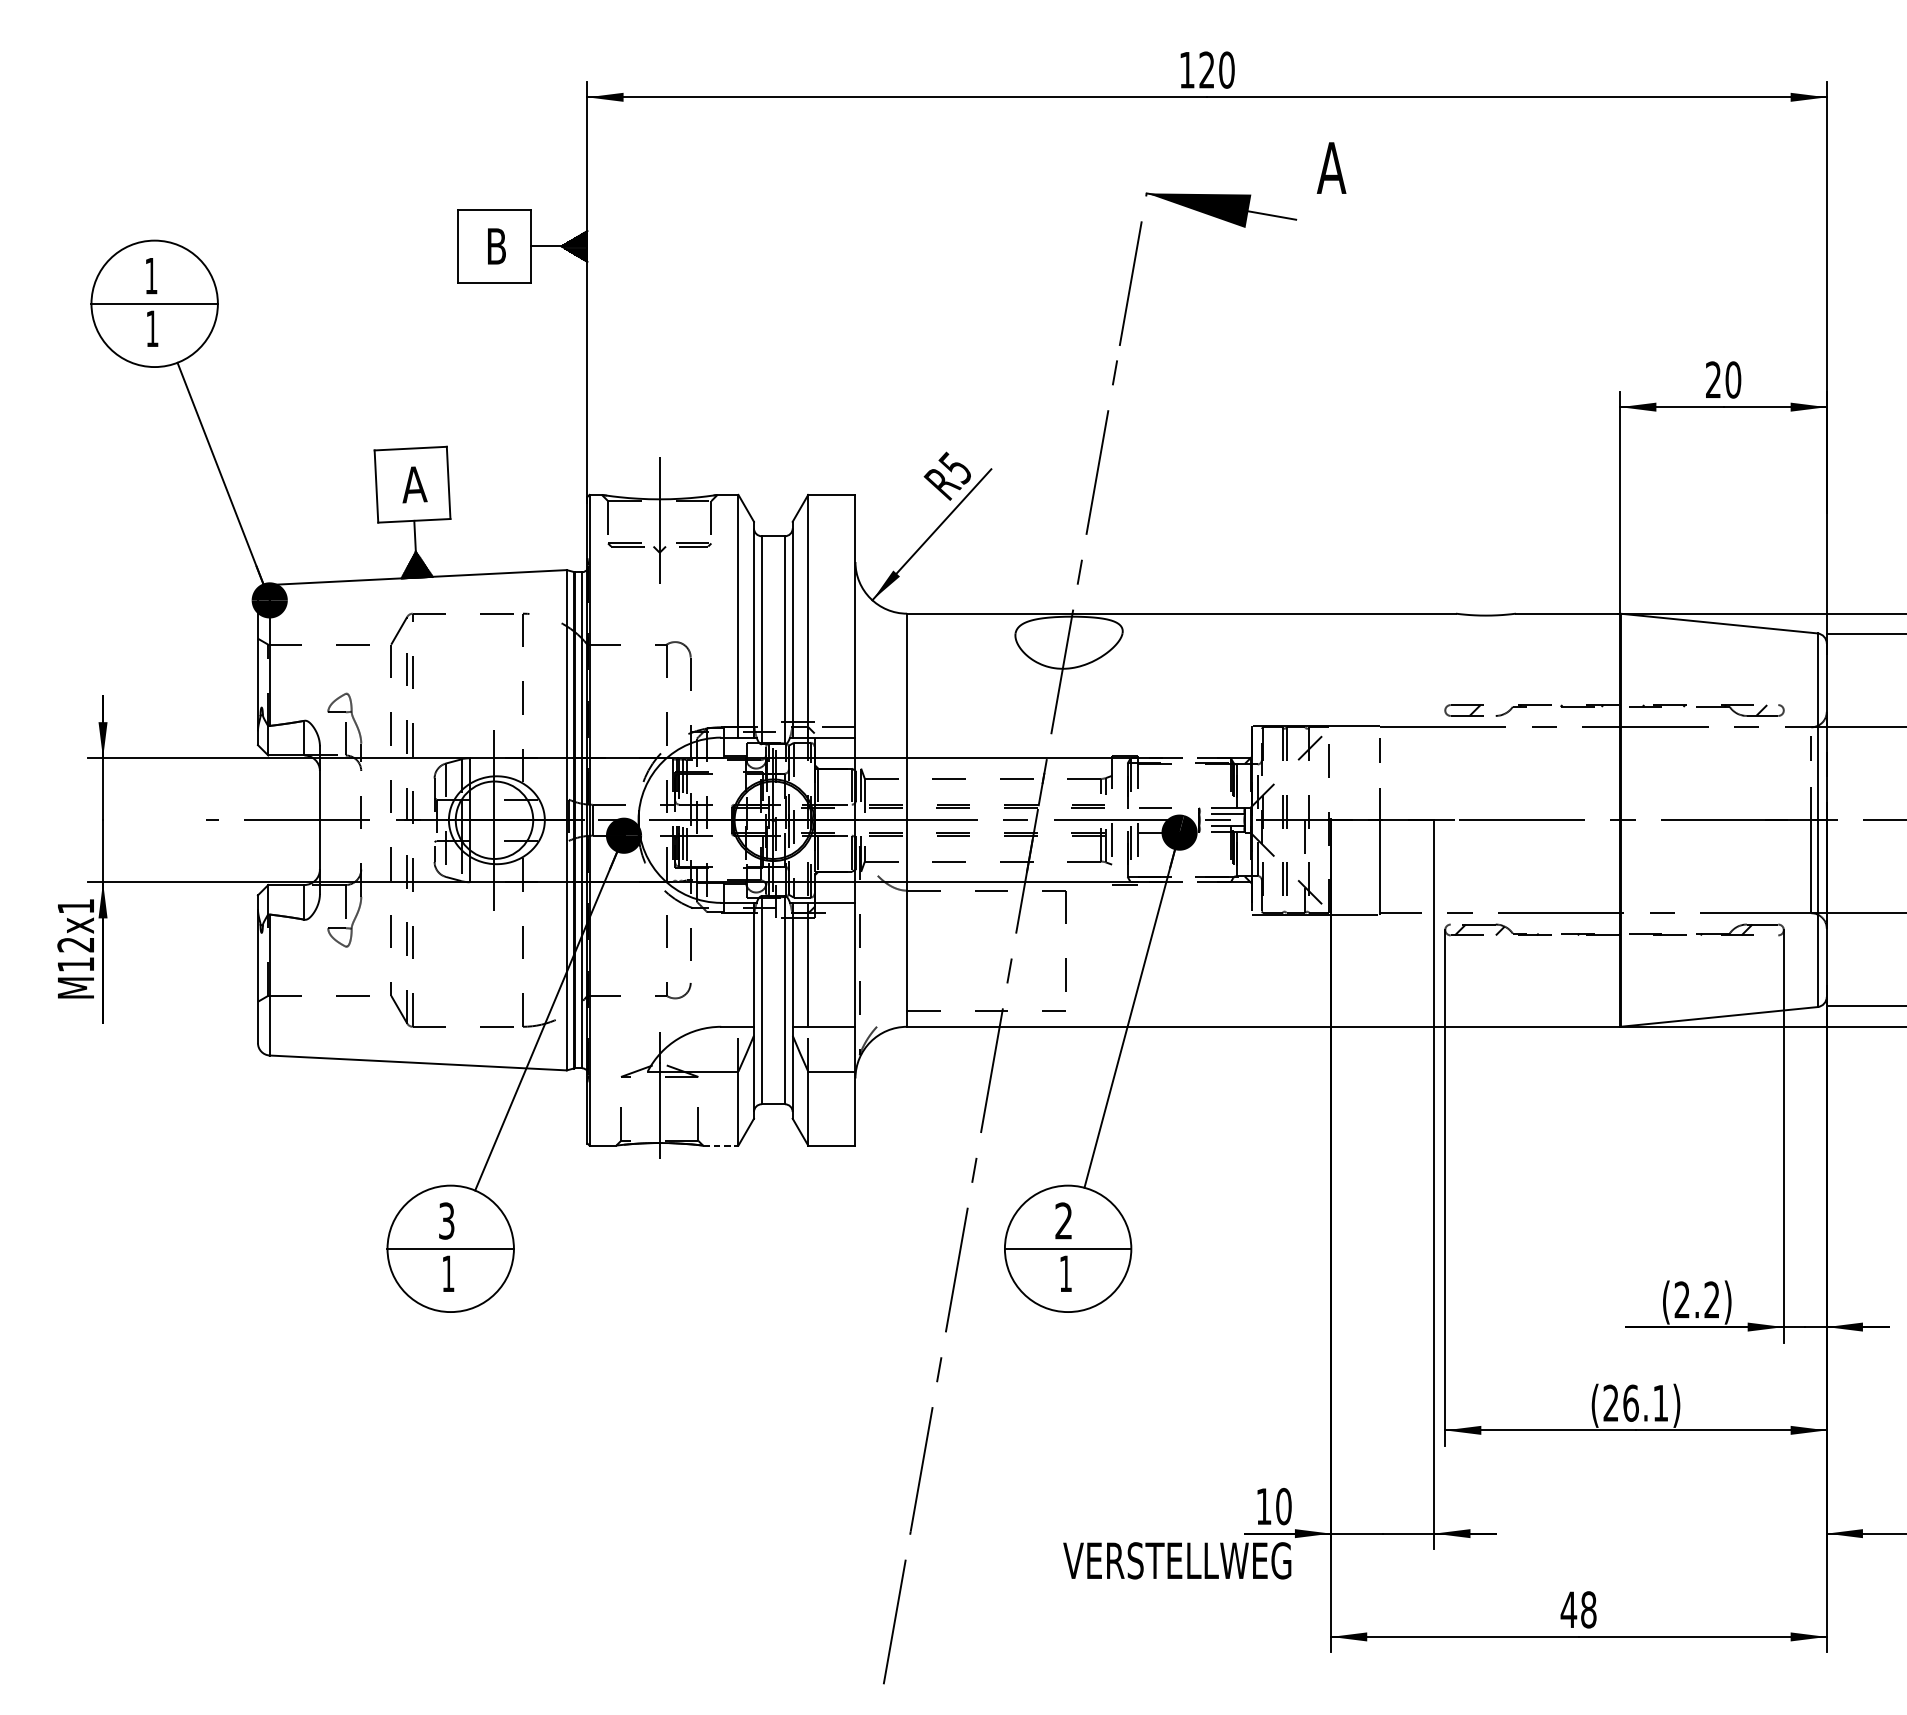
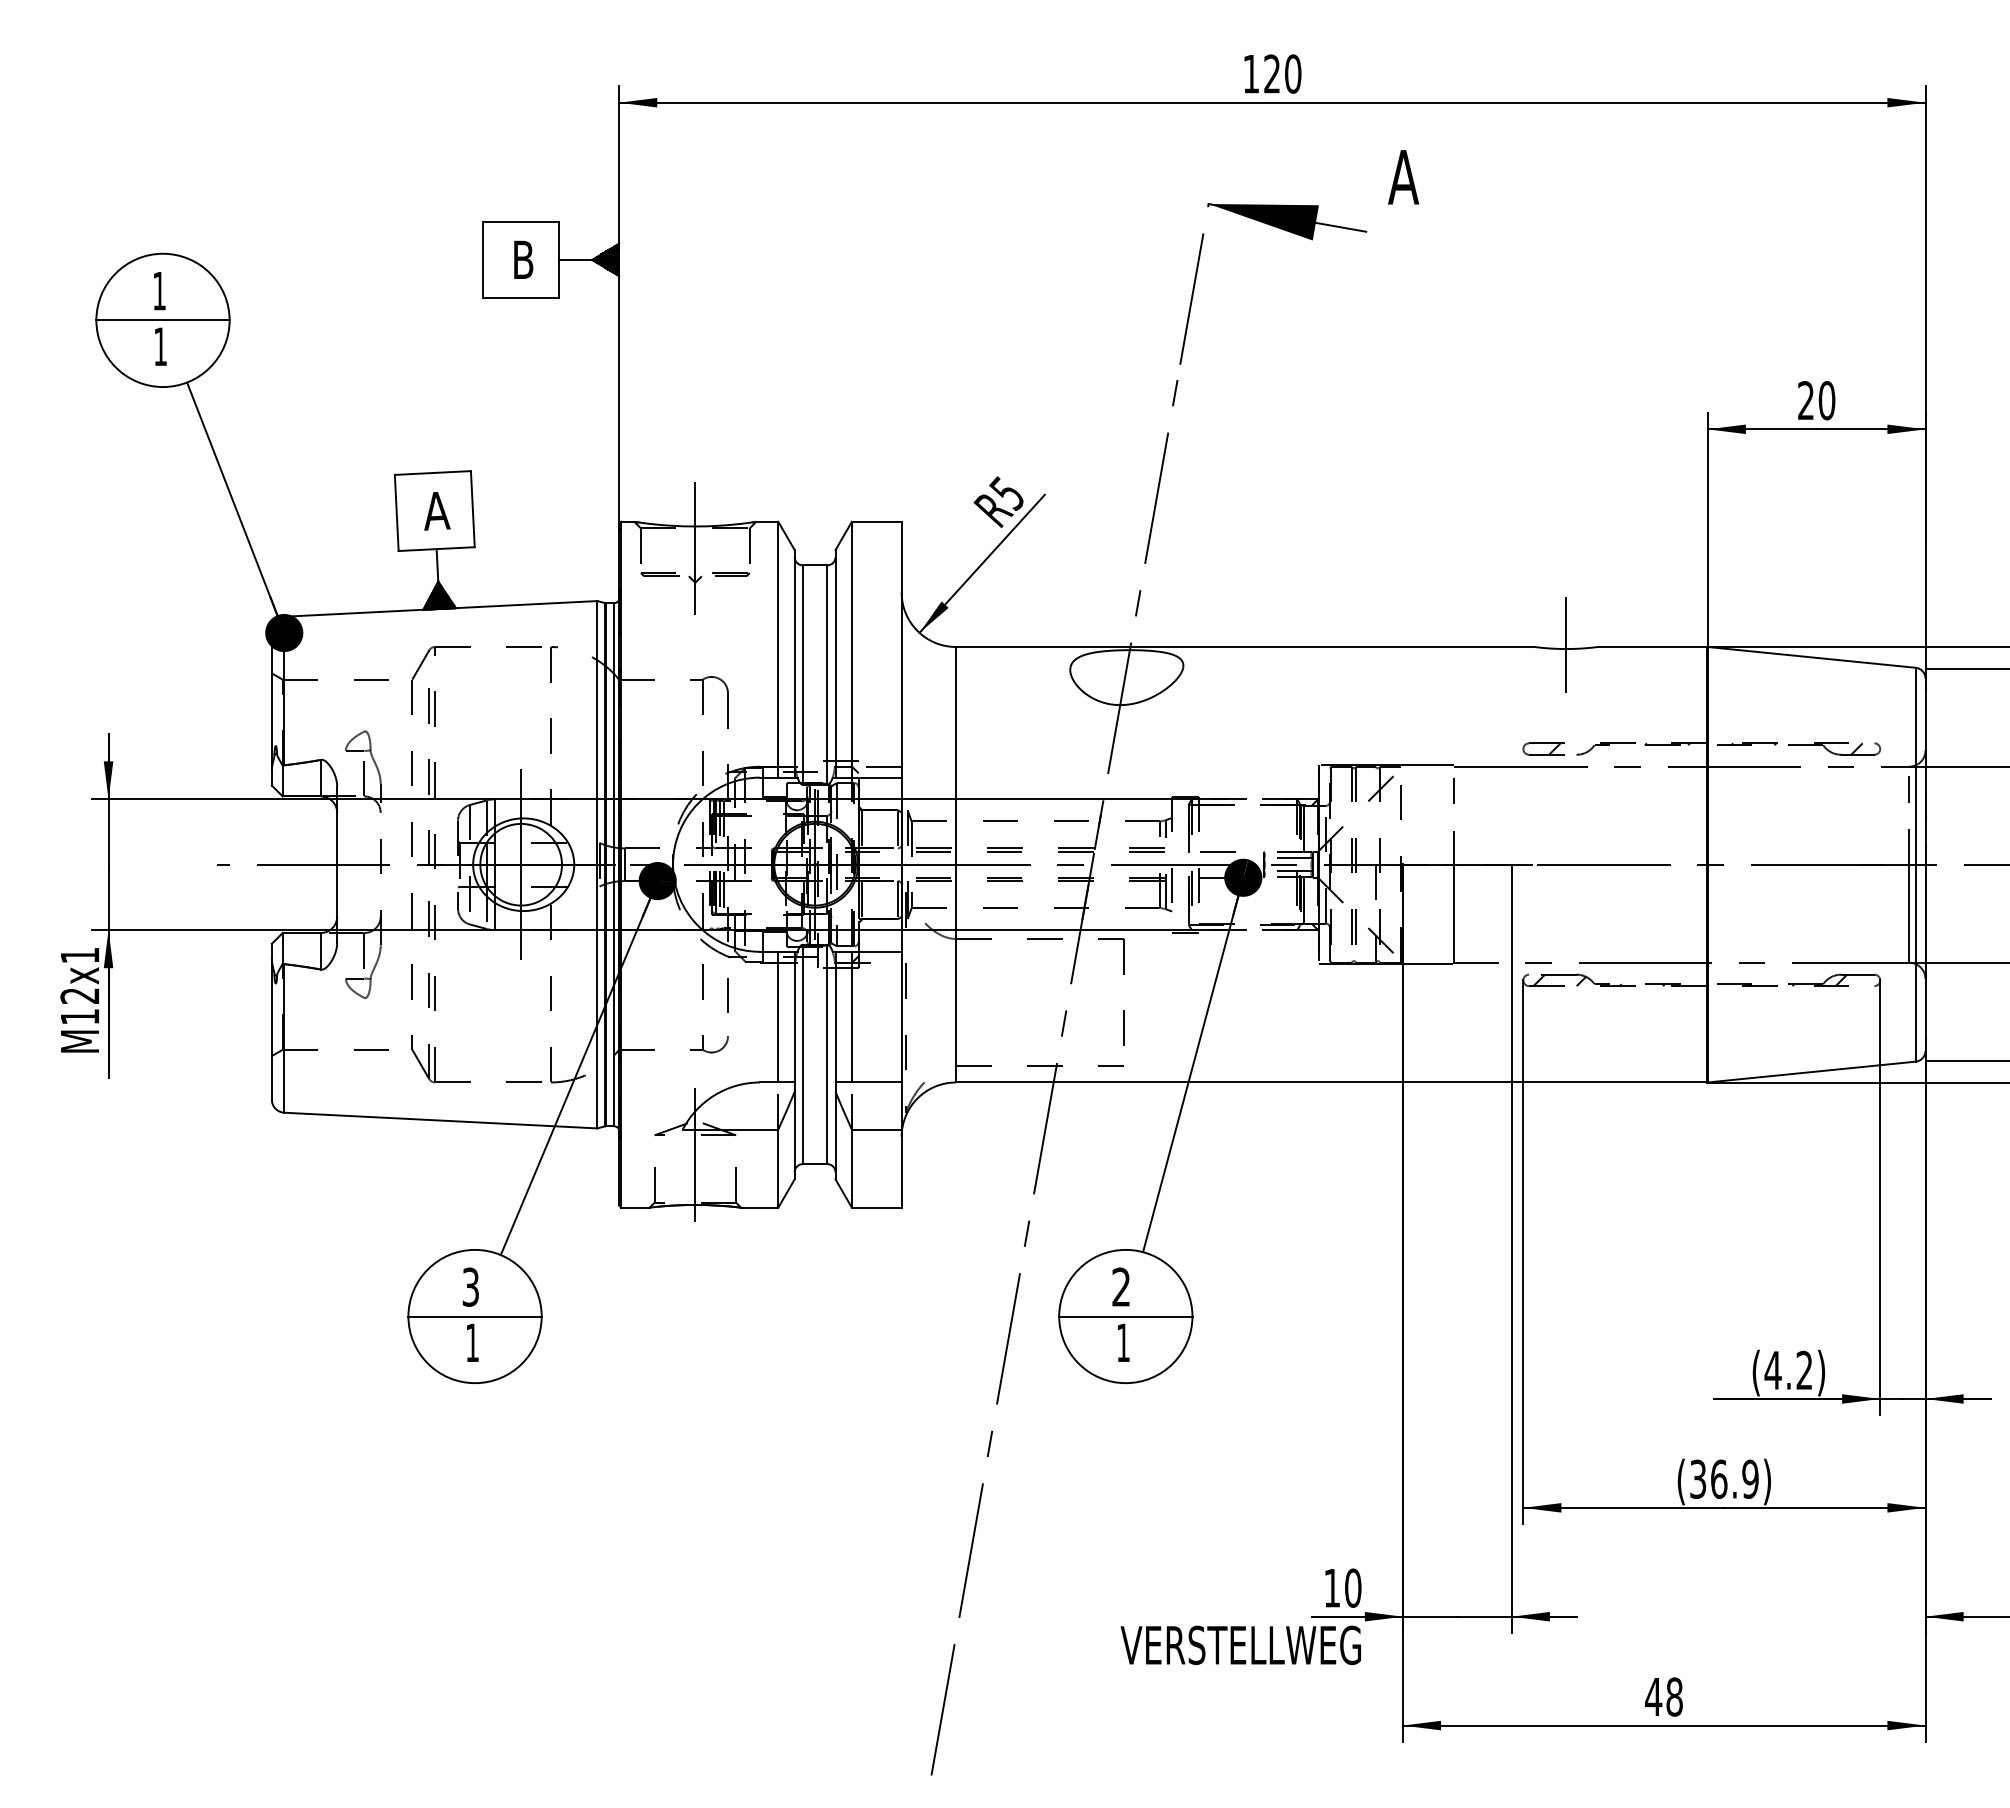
line: (1486, 611) -> (1566, 644), added
line: (738, 964) -> (778, 1016), added
line: (720, 1145) -> (759, 1207), dashed -> solid
text: (1681, 1299) -> (1772, 1369), (2.2) -> (4.2)
text: (1636, 1402) -> (1724, 1478), (26.1) -> (36.9)

